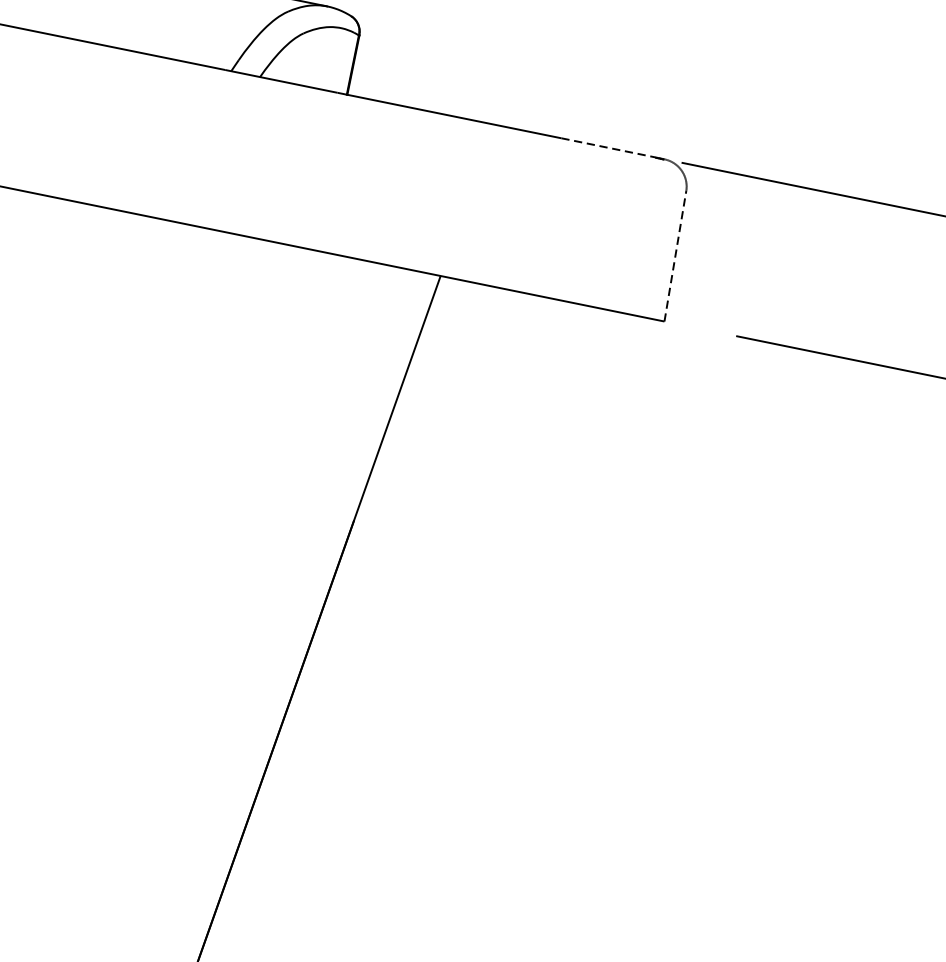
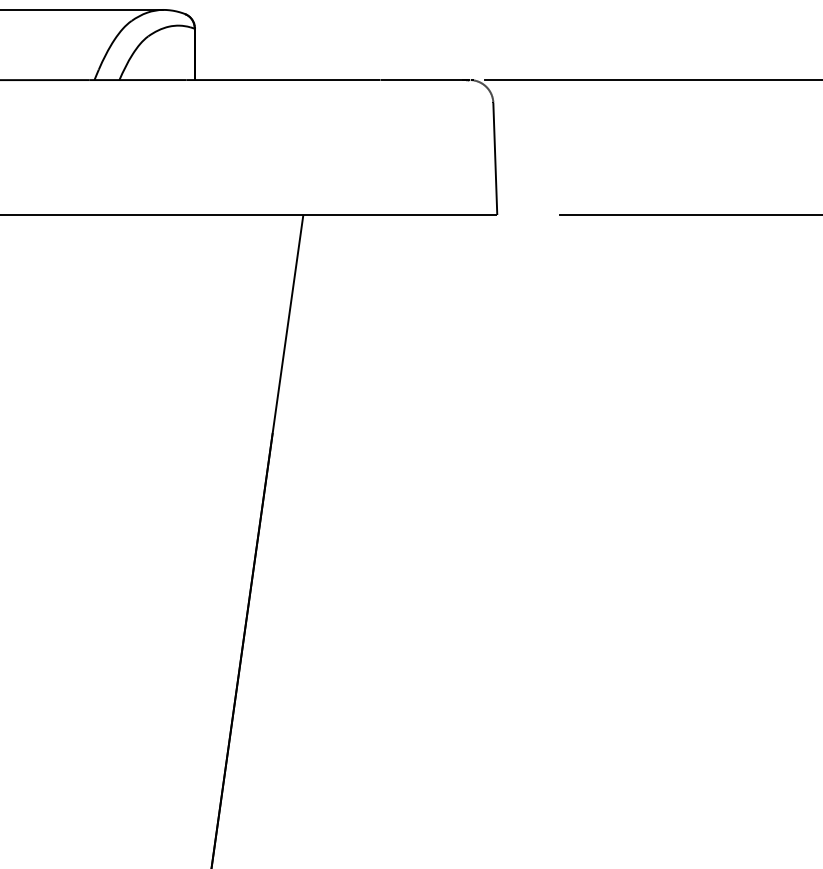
line: (609, 148) -> (422, 80), dashed -> solid
line: (675, 255) -> (495, 158), dashed -> solid

